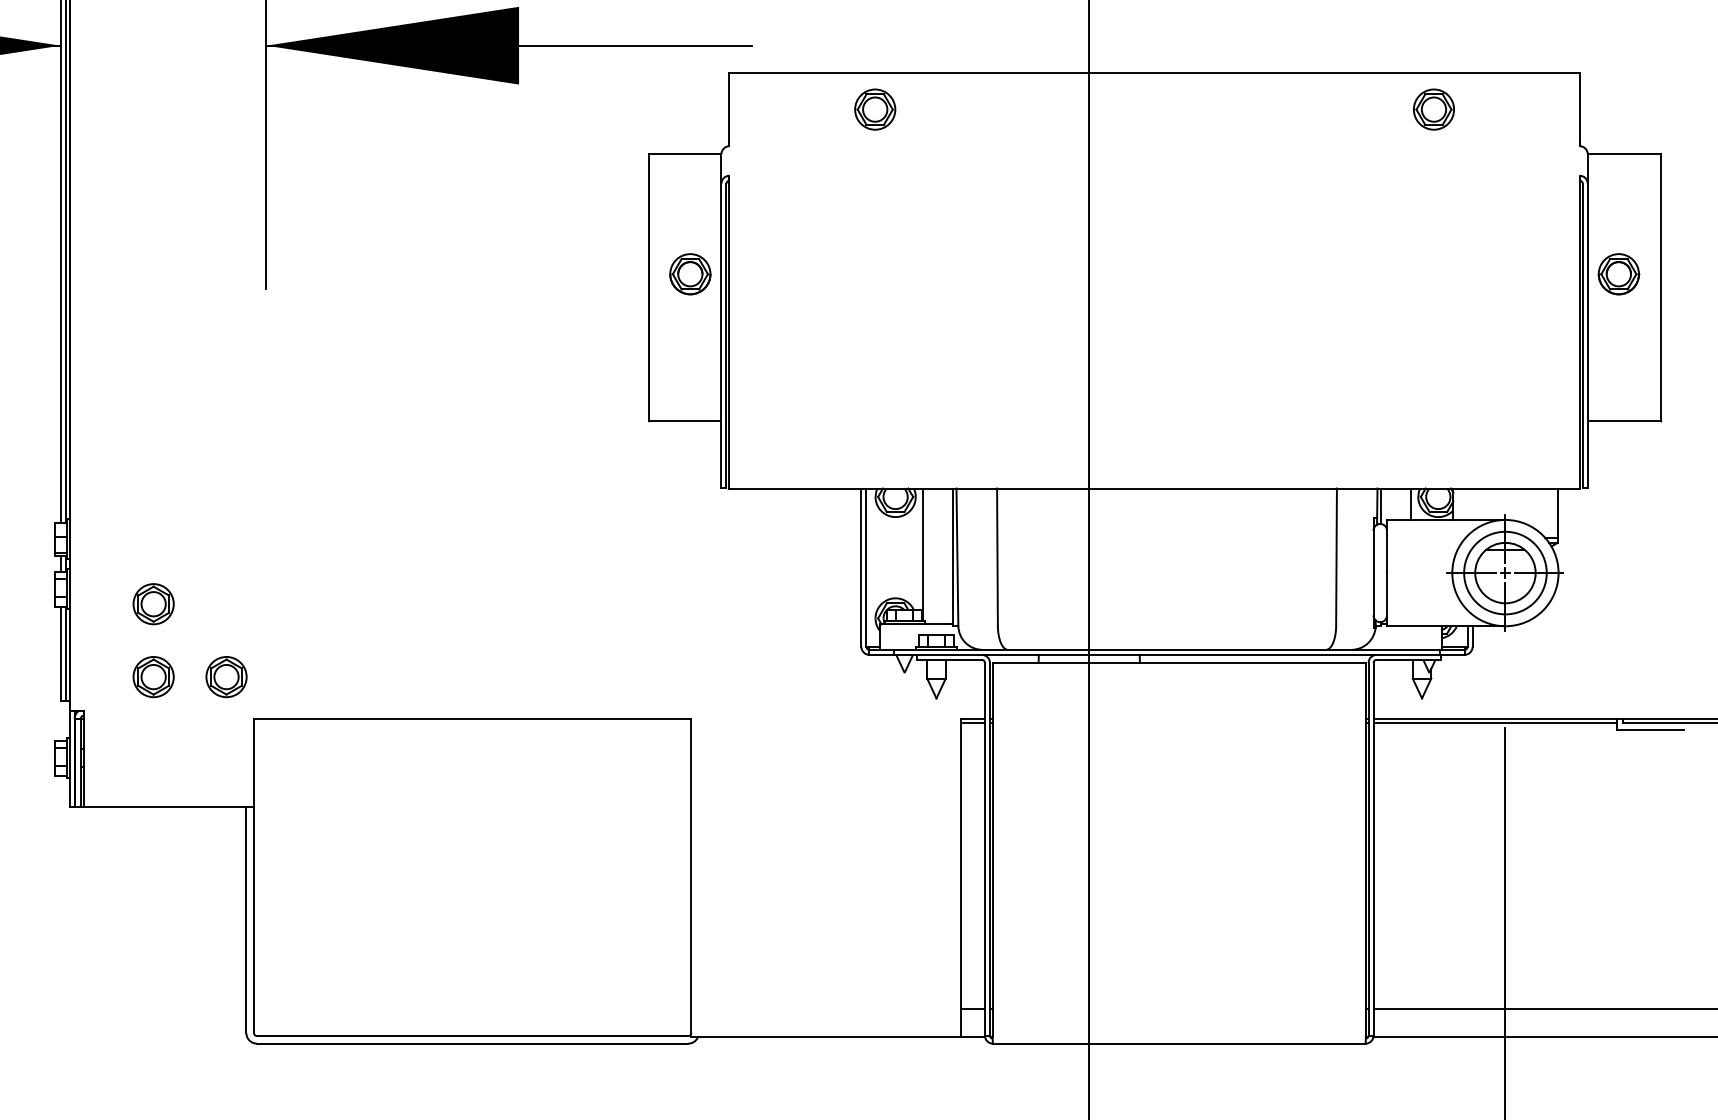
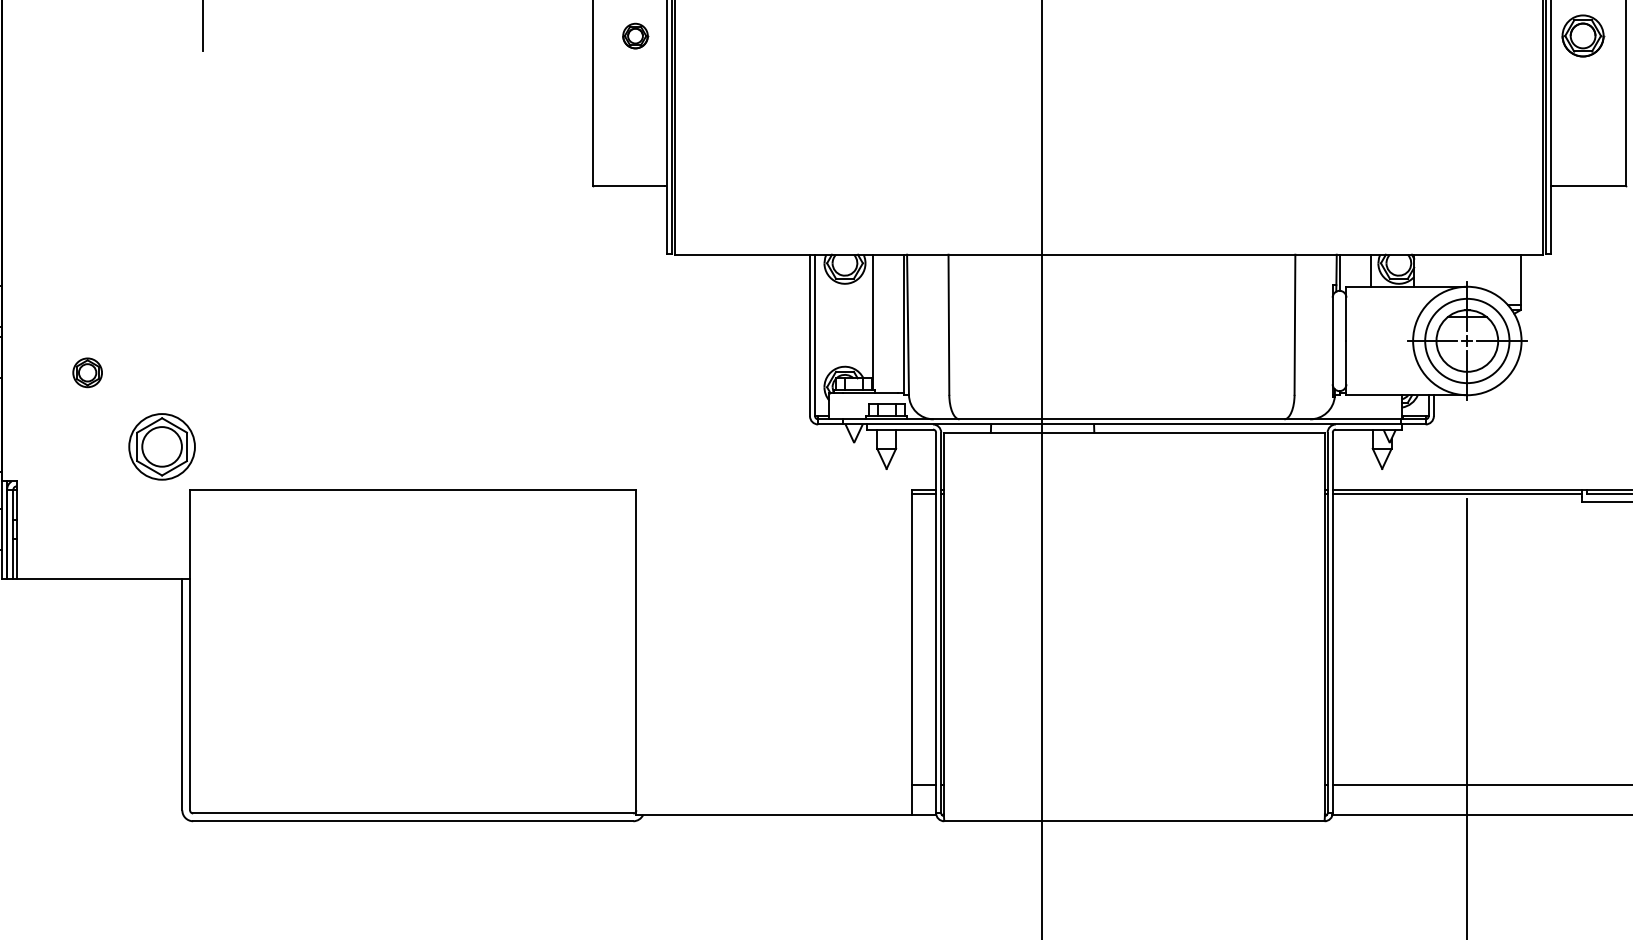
part: (690, 274) -> (635, 36), size x0.6
part: (153, 604) -> (87, 373), size x0.7
part: (153, 677) -> (87, 447), removed
part: (226, 677) -> (162, 447), size x1.6

